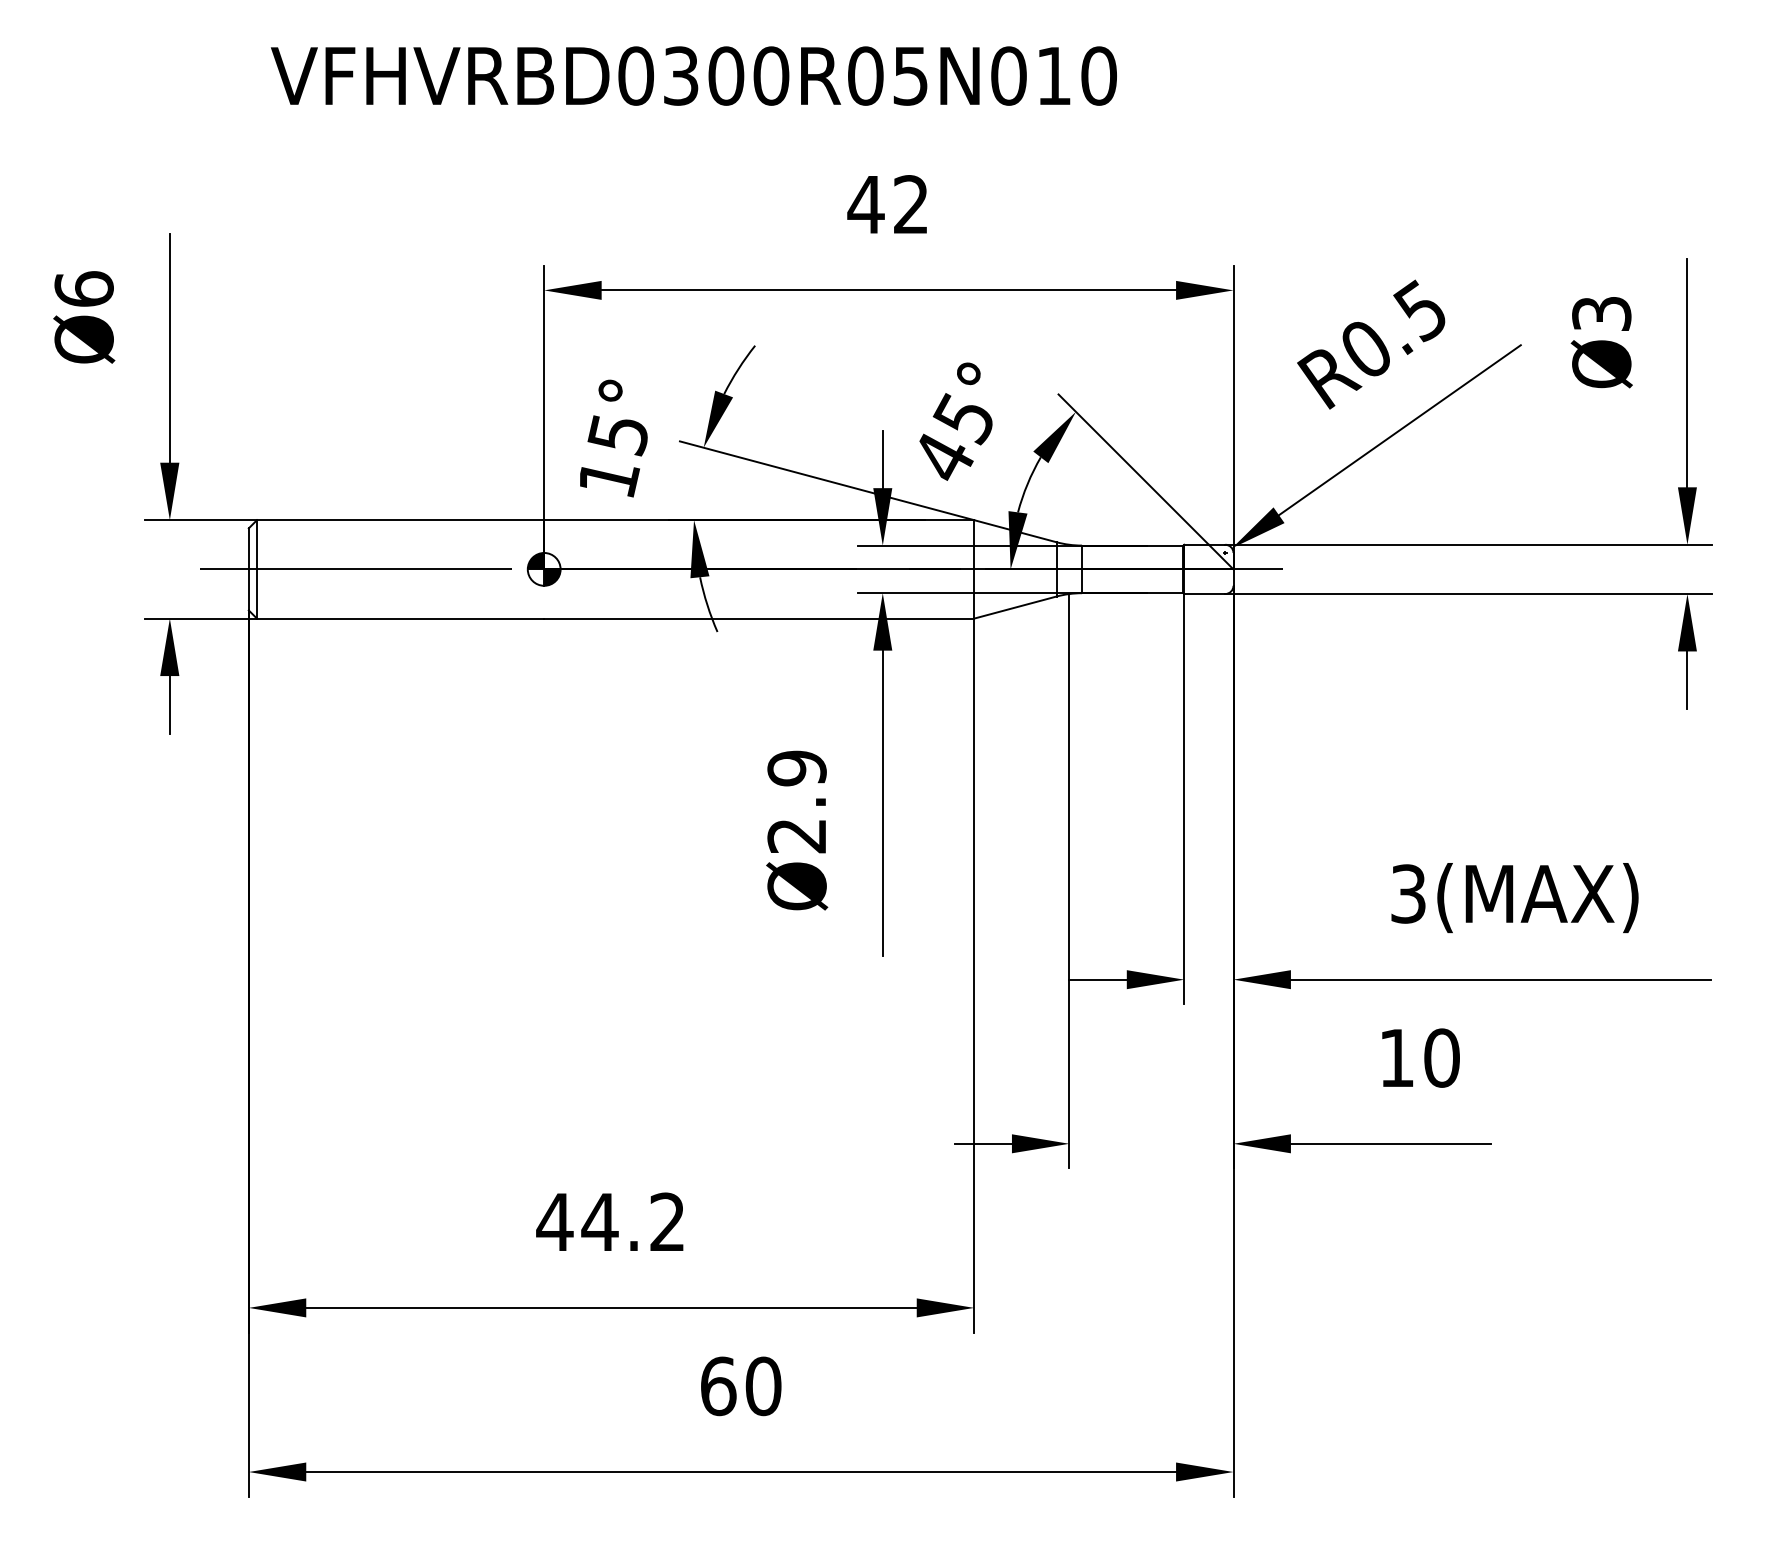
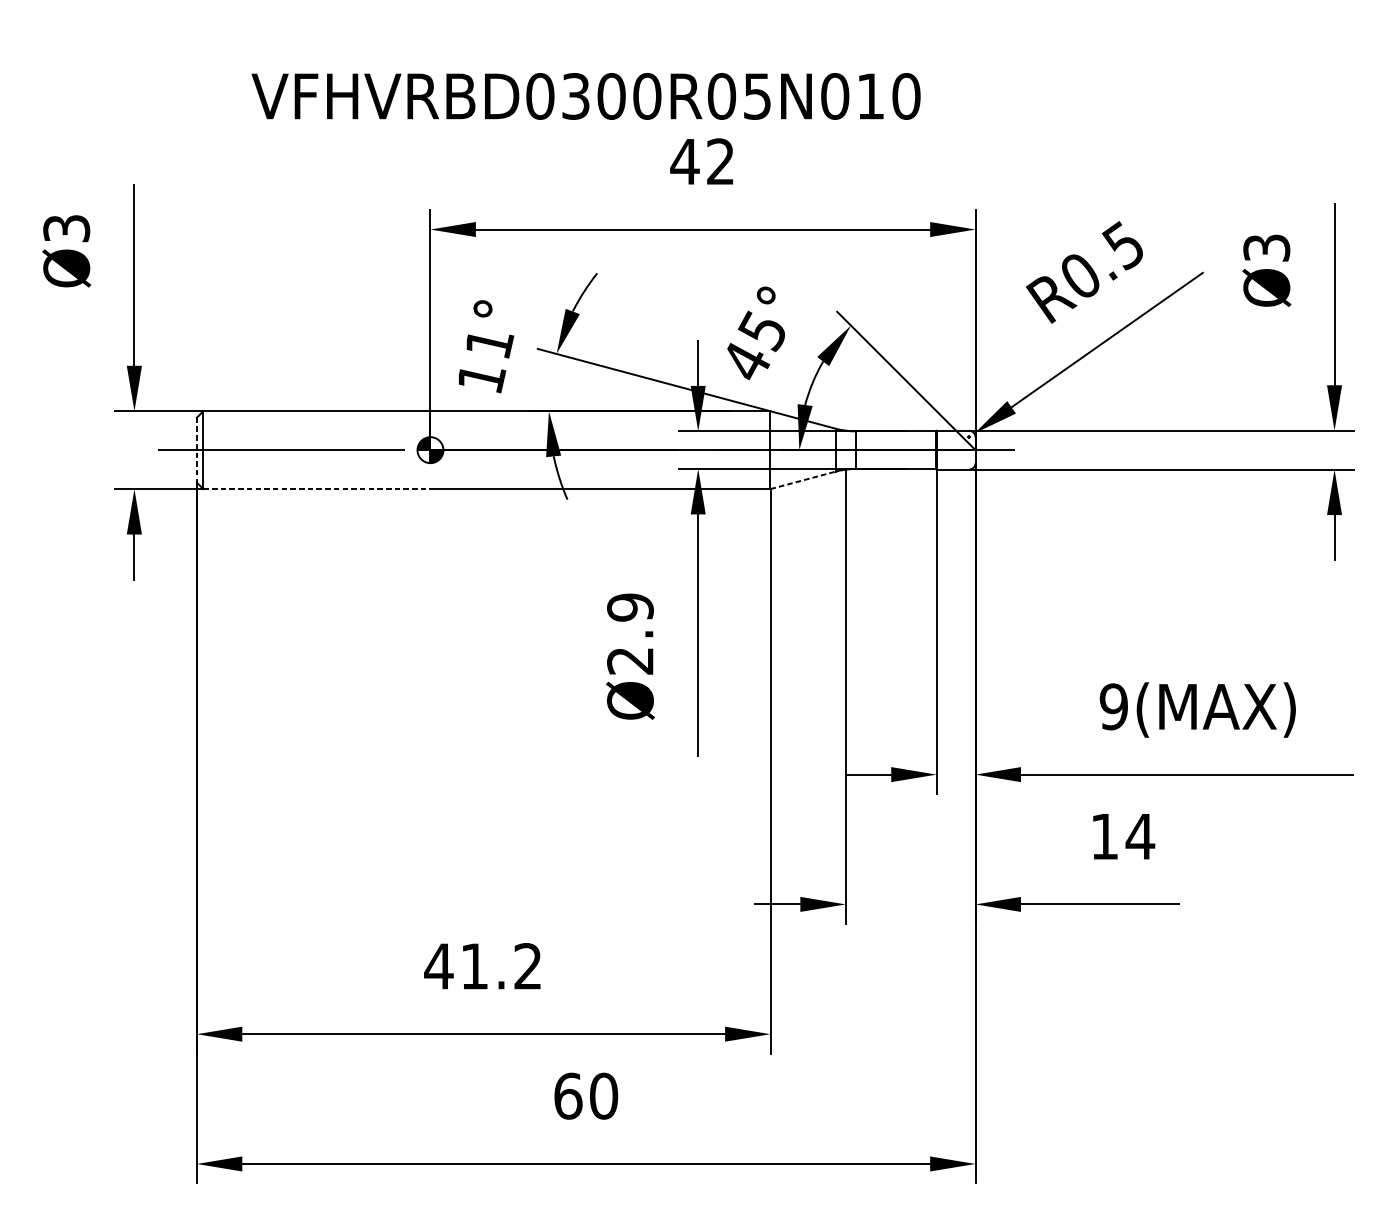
text: (693, 75) -> (585, 95), moved
text: (83, 288) -> (66, 228), Ø6 -> Ø3
text: (618, 435) -> (489, 344), 15° -> 11°
line: (248, 569) -> (196, 450), solid -> dashed
line: (1015, 607) -> (803, 480), solid -> dashed
line: (400, 618) -> (316, 489), solid -> dashed
text: (1408, 893) -> (1113, 706), 3(MAX) -> 9(MAX)
text: (1441, 1057) -> (1140, 836), 10 -> 14
text: (599, 1221) -> (474, 965), 44.2 -> 41.2

